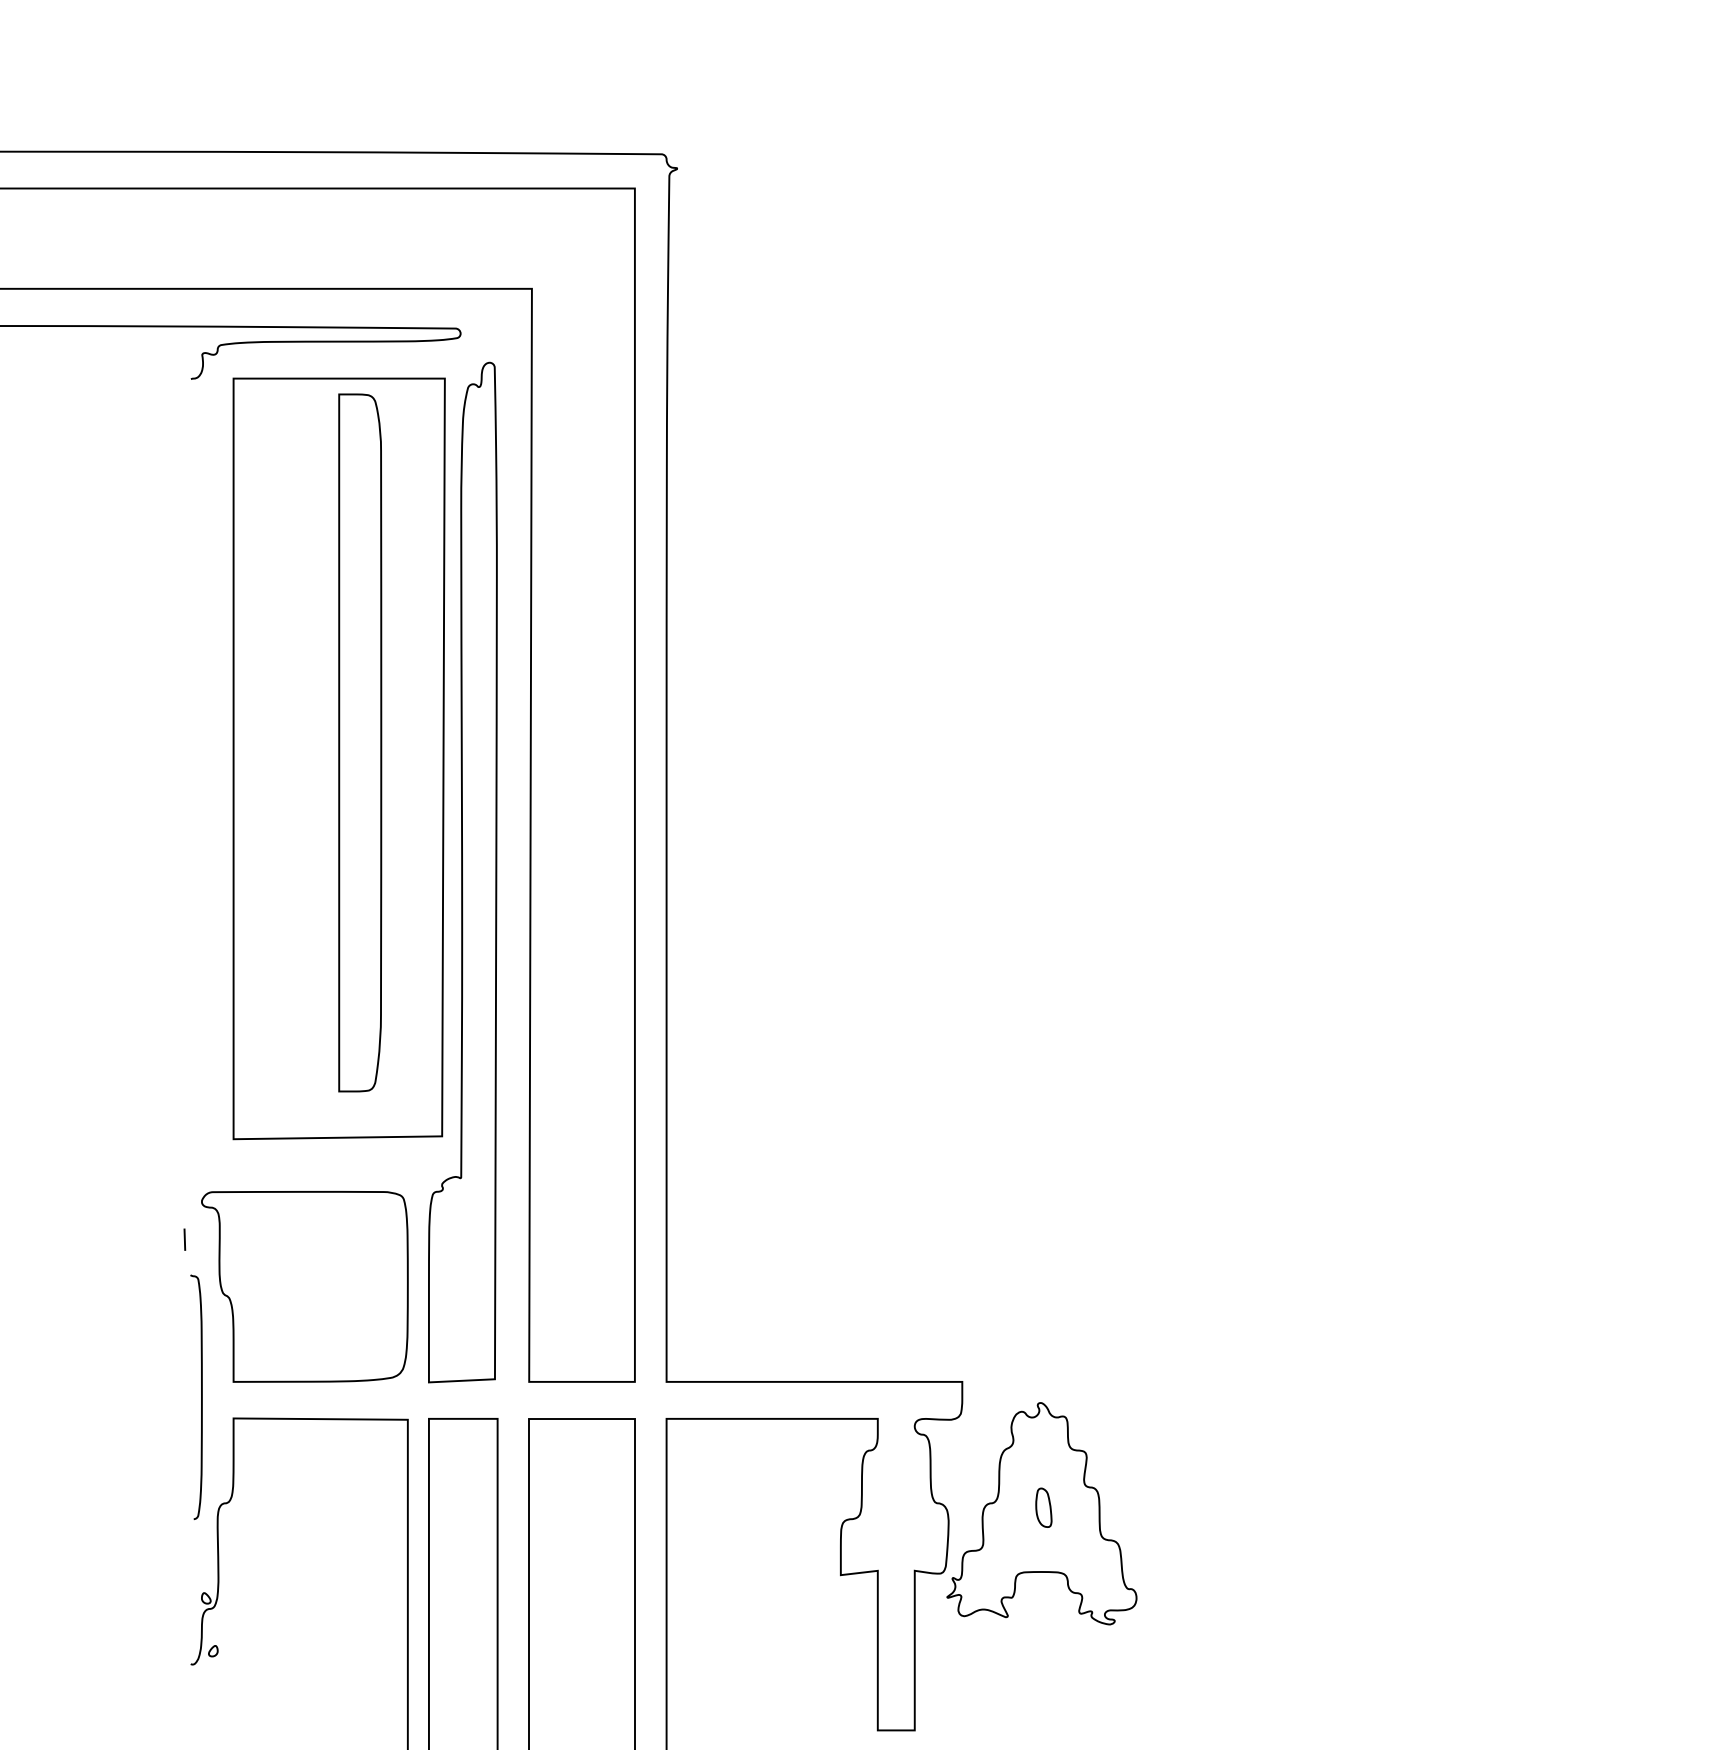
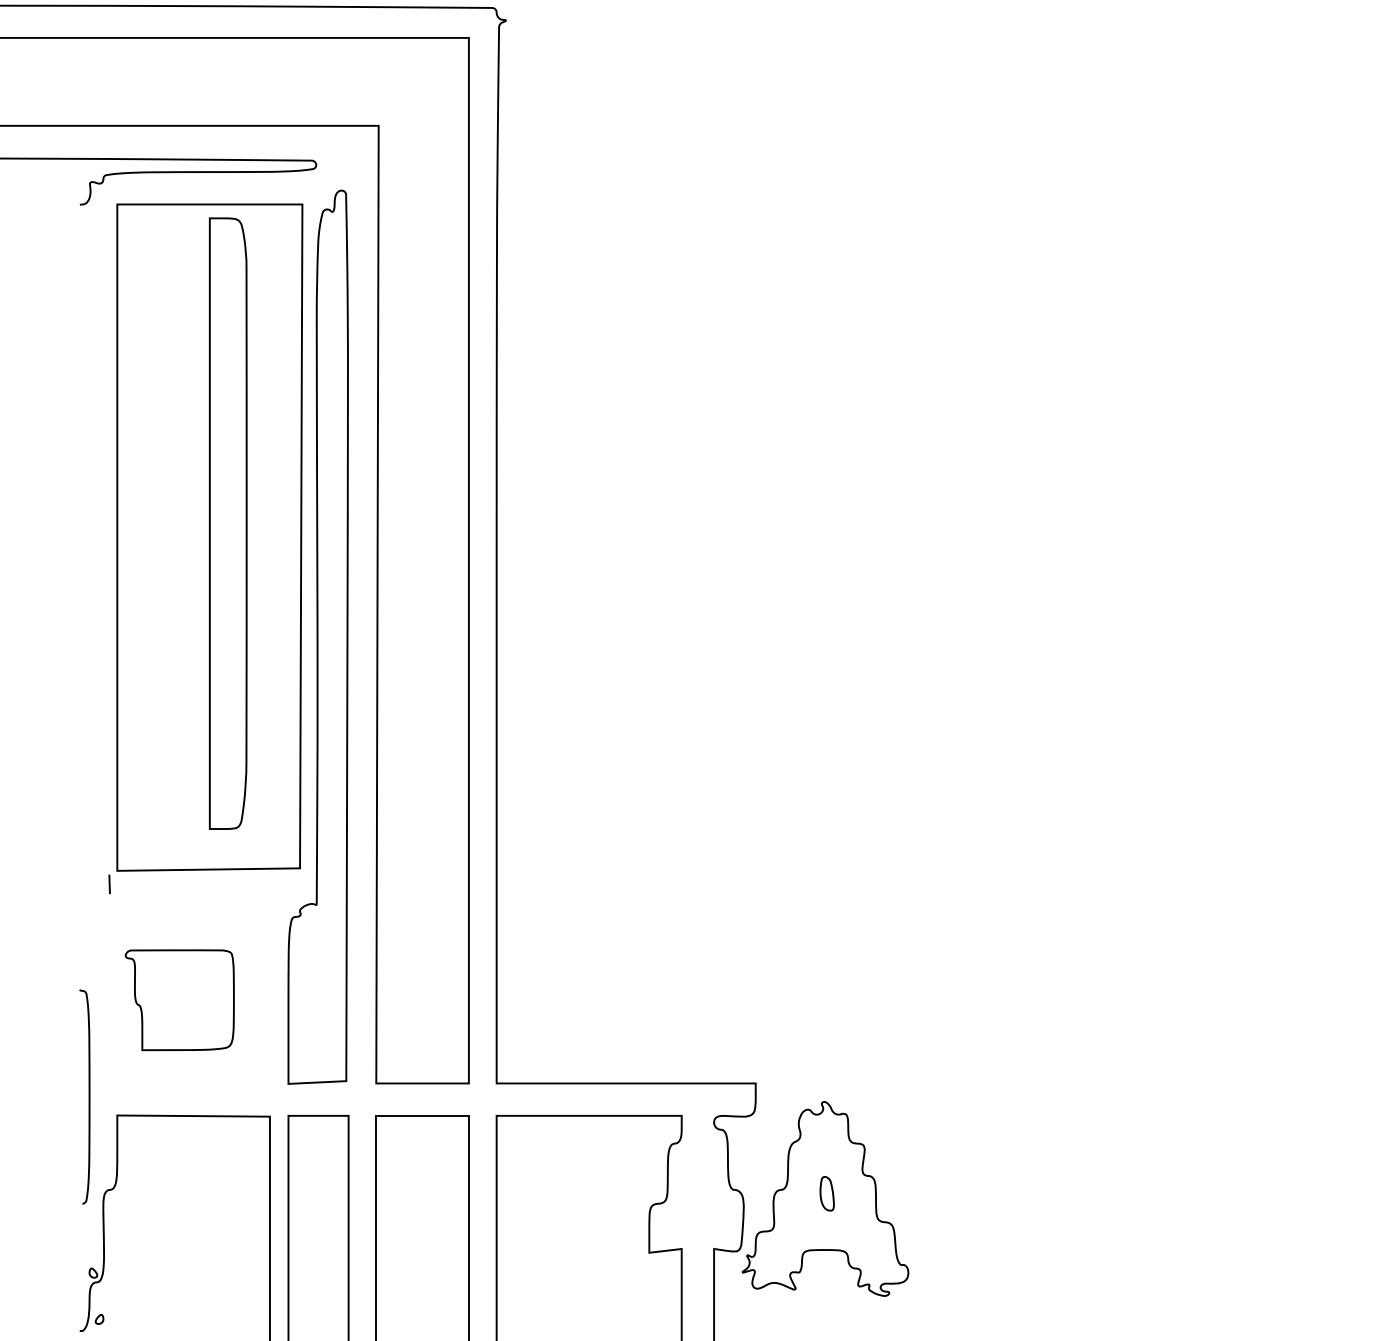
line: (184, 1239) -> (109, 884), moved
part: (304, 1286) -> (179, 999), size x0.6

